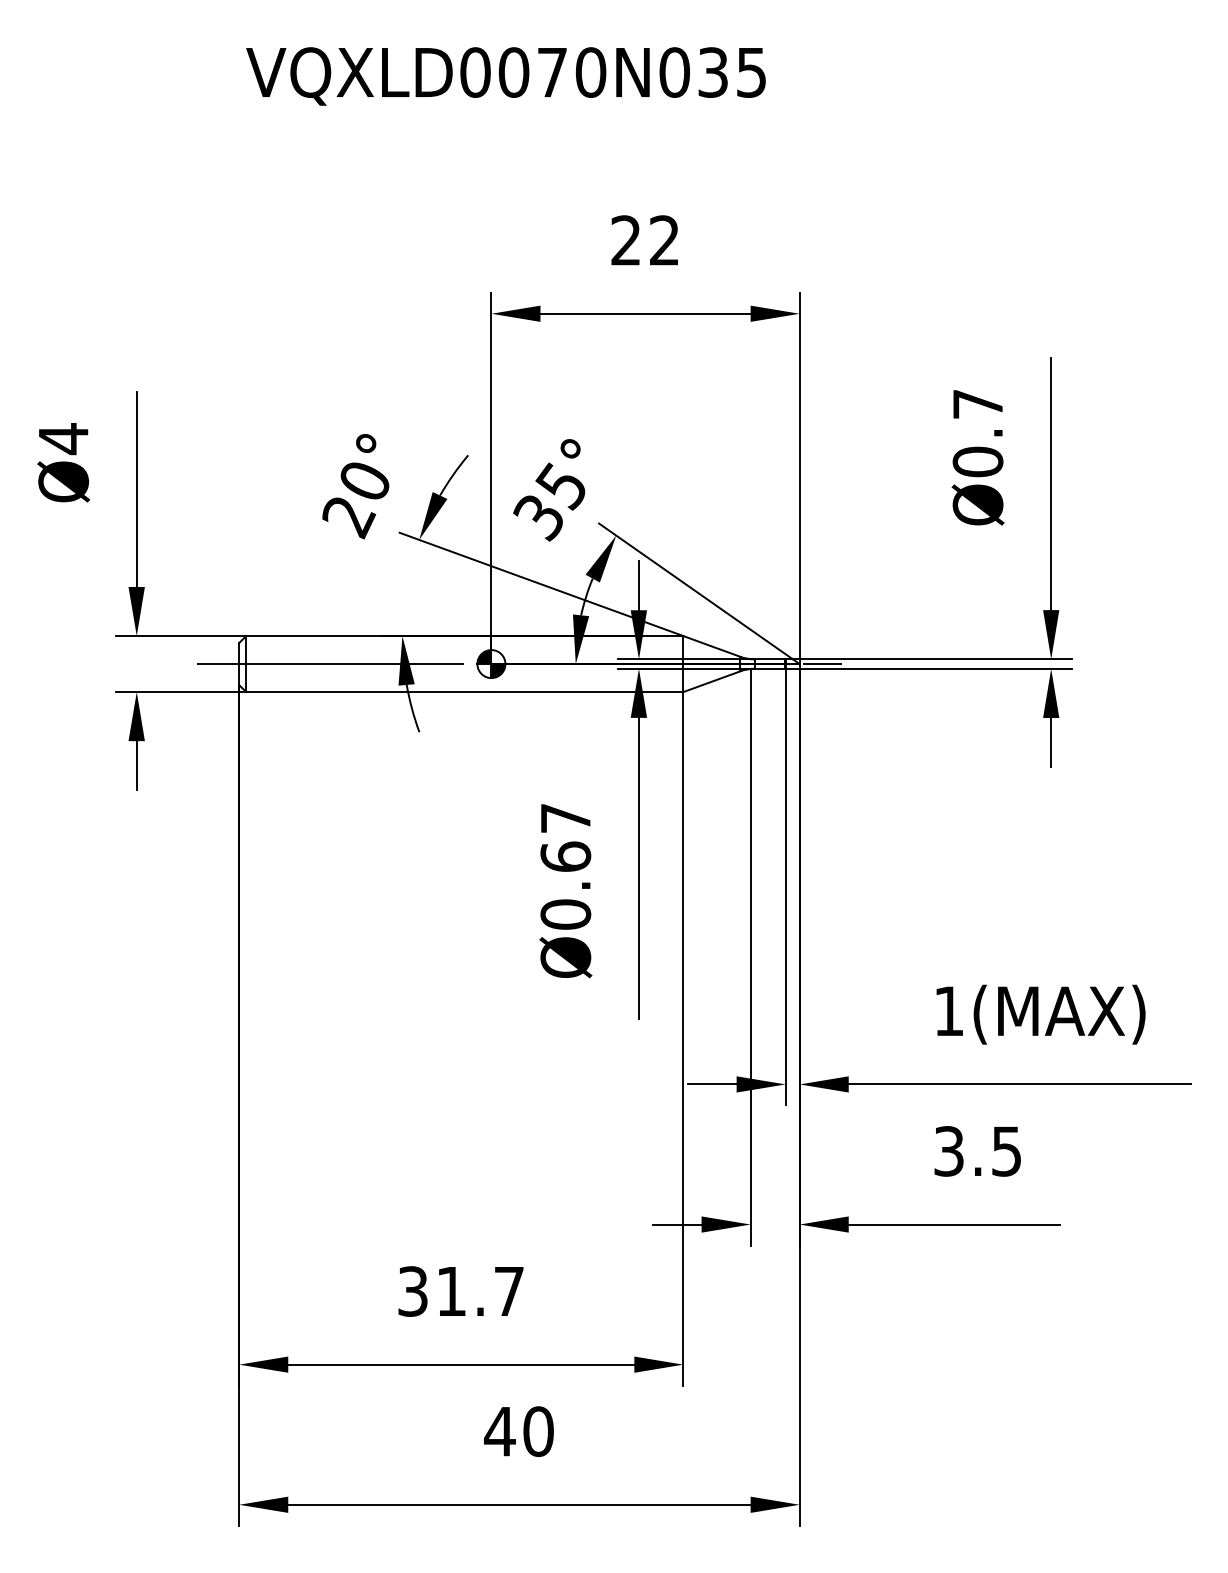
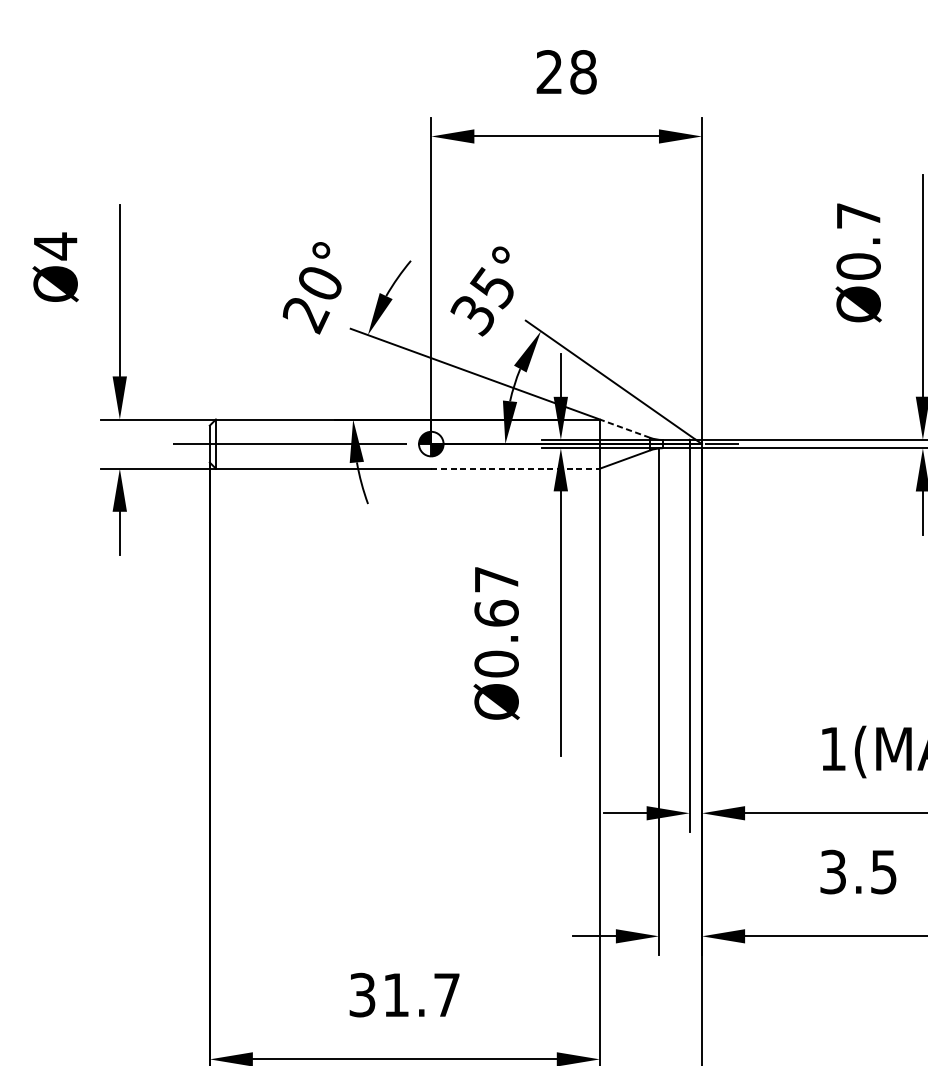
text: (664, 240) -> (583, 72), 22 -> 28
line: (711, 646) -> (624, 428), solid -> dashed
line: (587, 692) -> (515, 469), solid -> dashed

